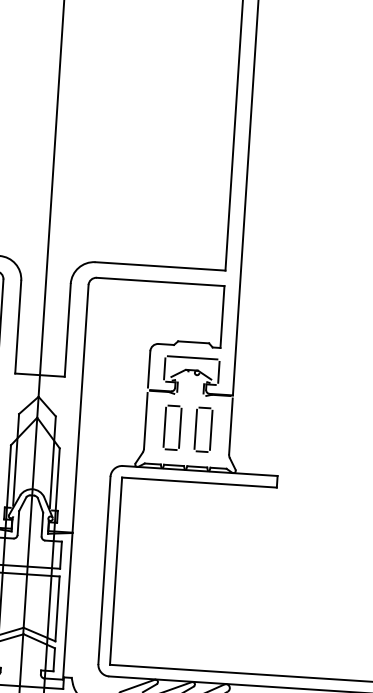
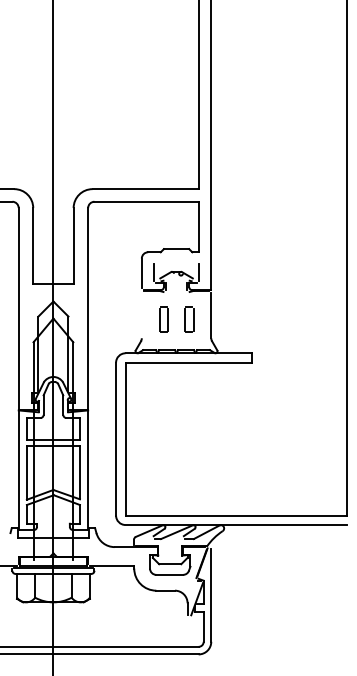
line: (192, 357) -> (176, 261), removed
line: (145, 420) -> (141, 315), removed
part: (172, 427) -> (163, 319), size x0.7
part: (202, 429) -> (188, 319), size x0.7

